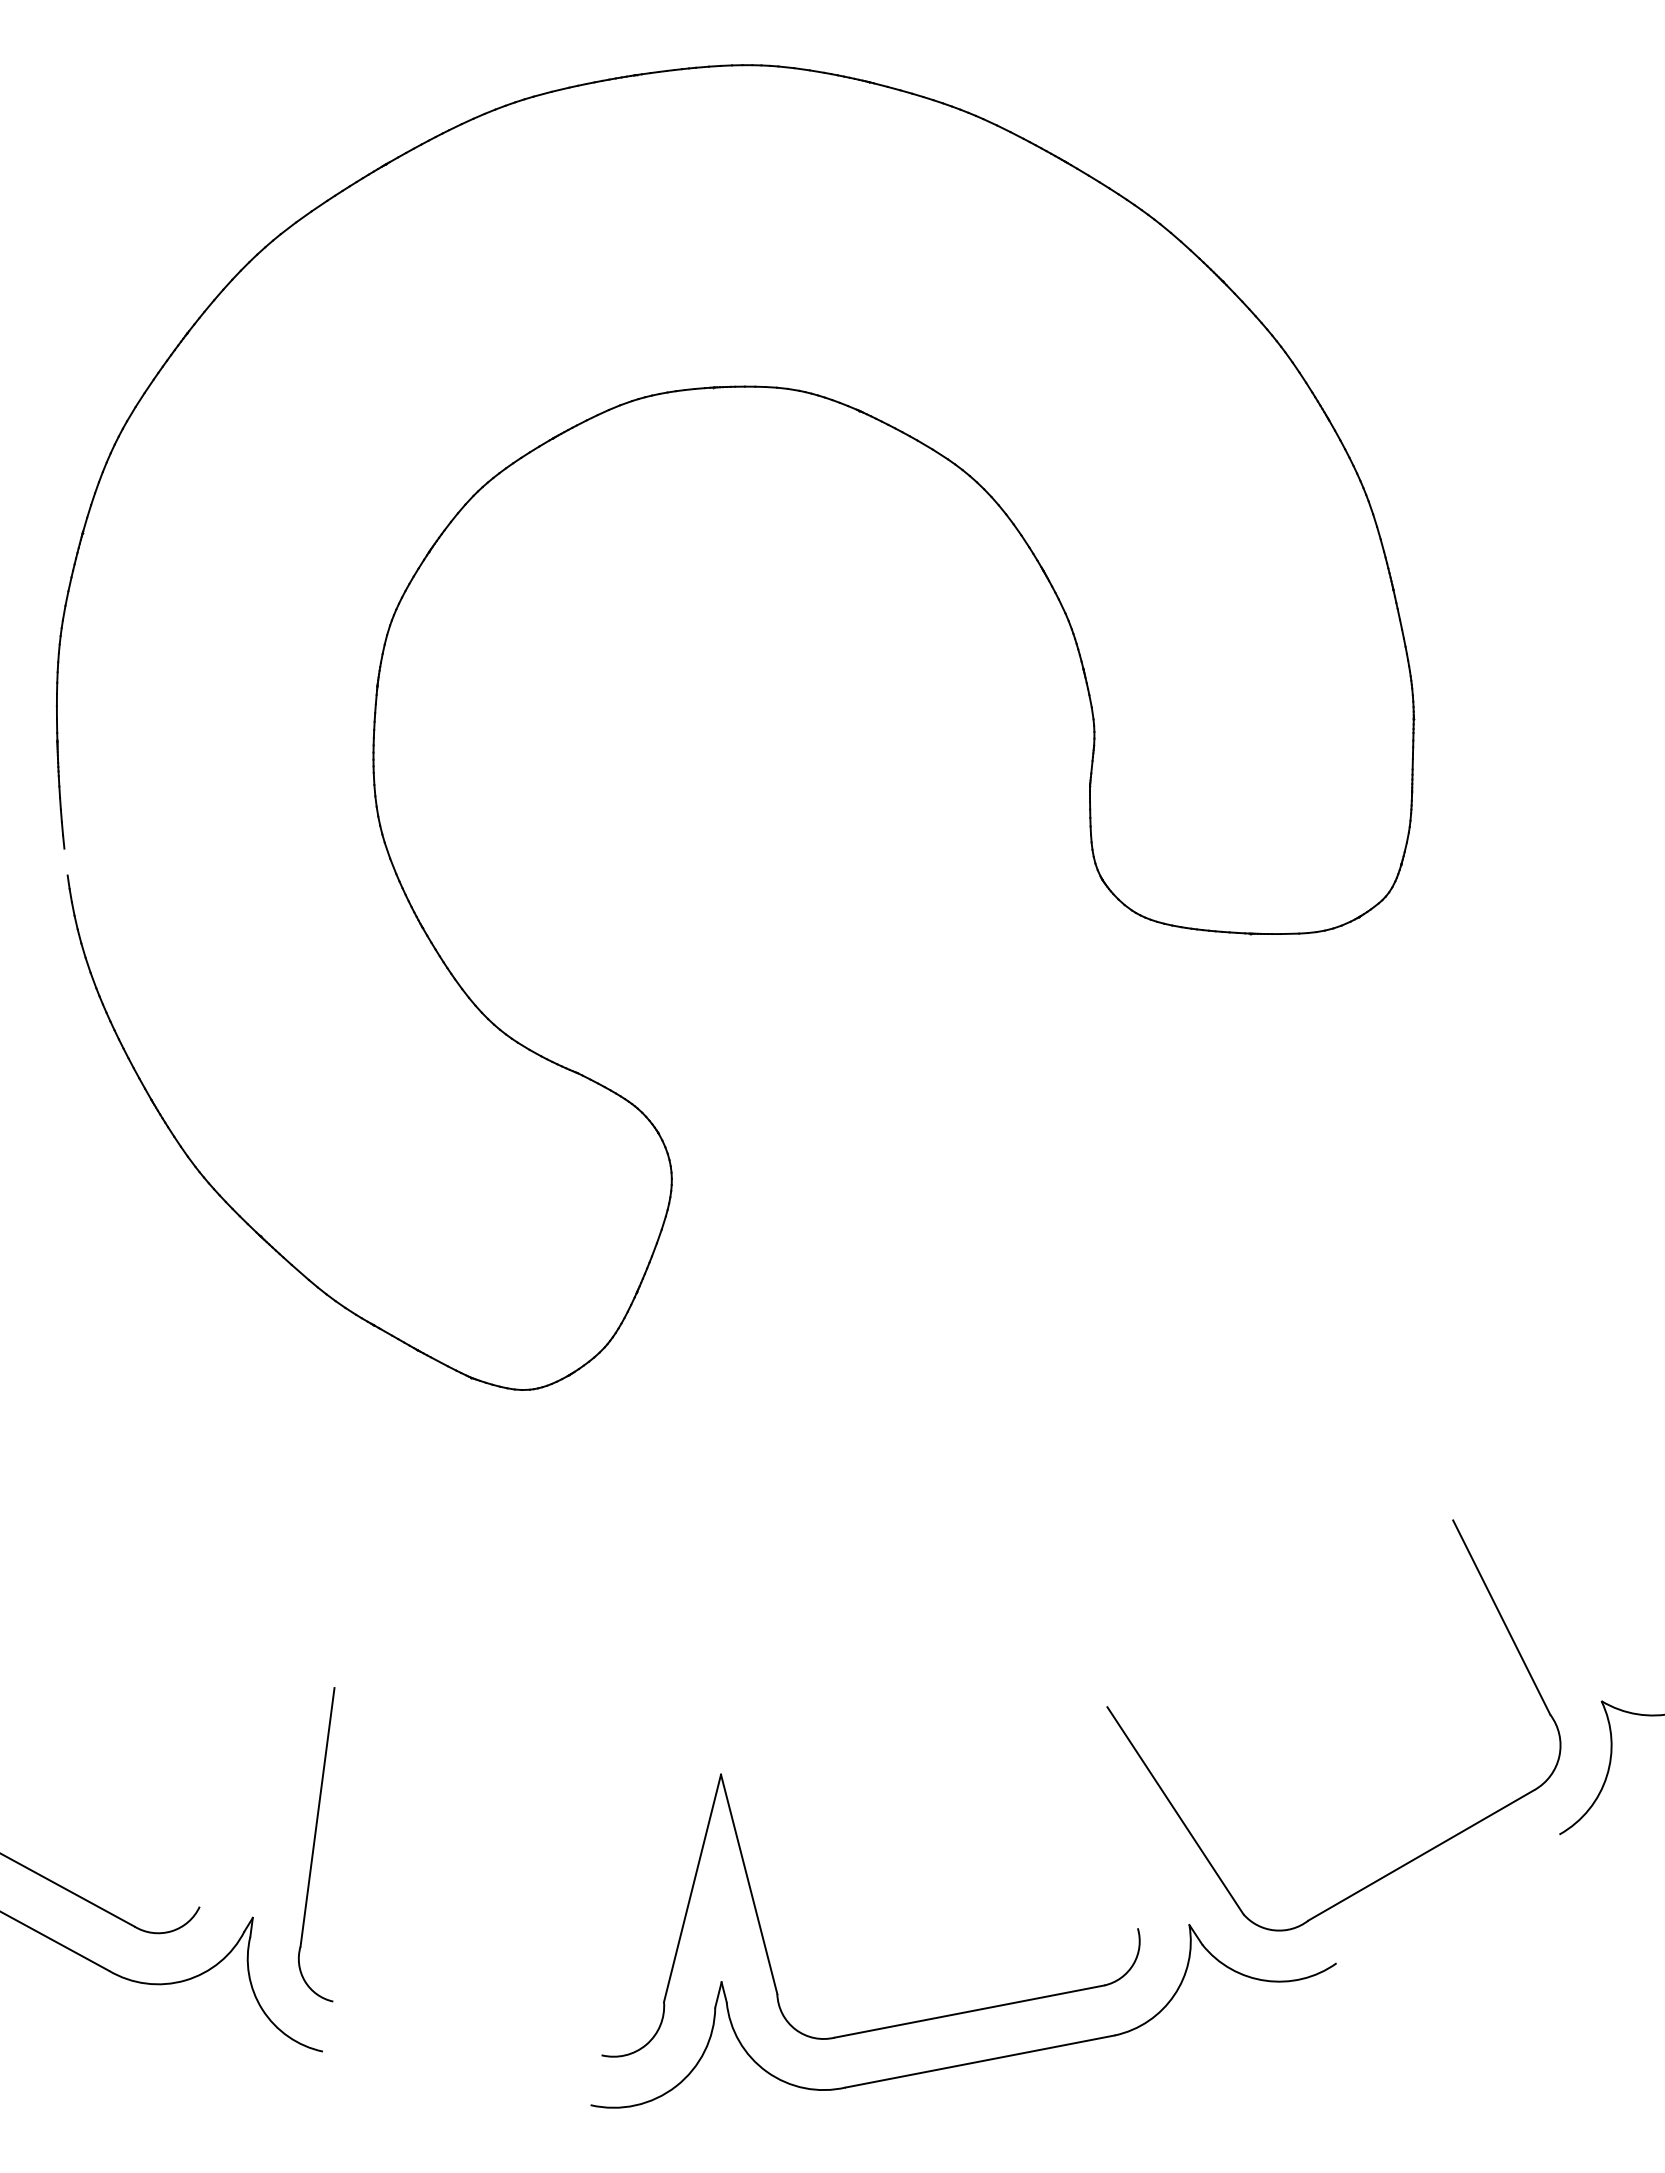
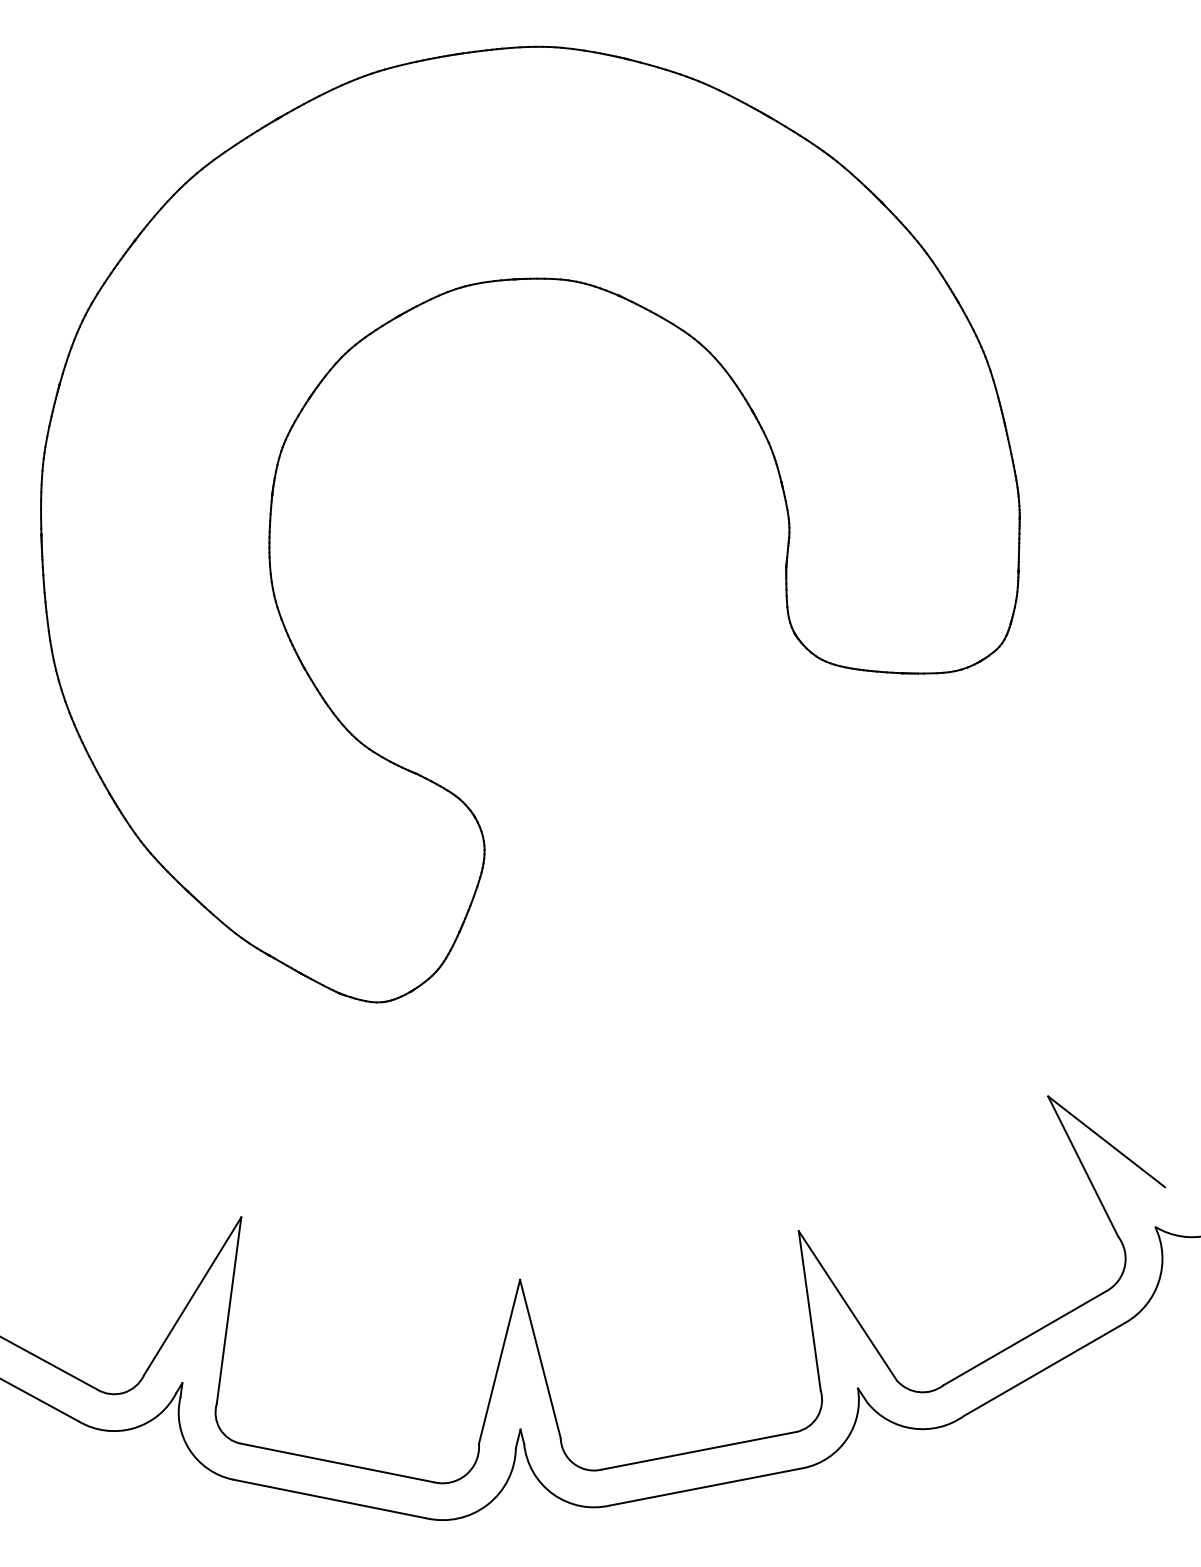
line: (65, 861) -> (47, 621), added
line: (1534, 1583) -> (1106, 1141), added
line: (266, 1797) -> (192, 1296), added
line: (1122, 1817) -> (809, 1310), added
line: (1447, 1898) -> (1044, 1369), added
line: (467, 2028) -> (337, 1462), added
line: (456, 2078) -> (329, 1499), added

